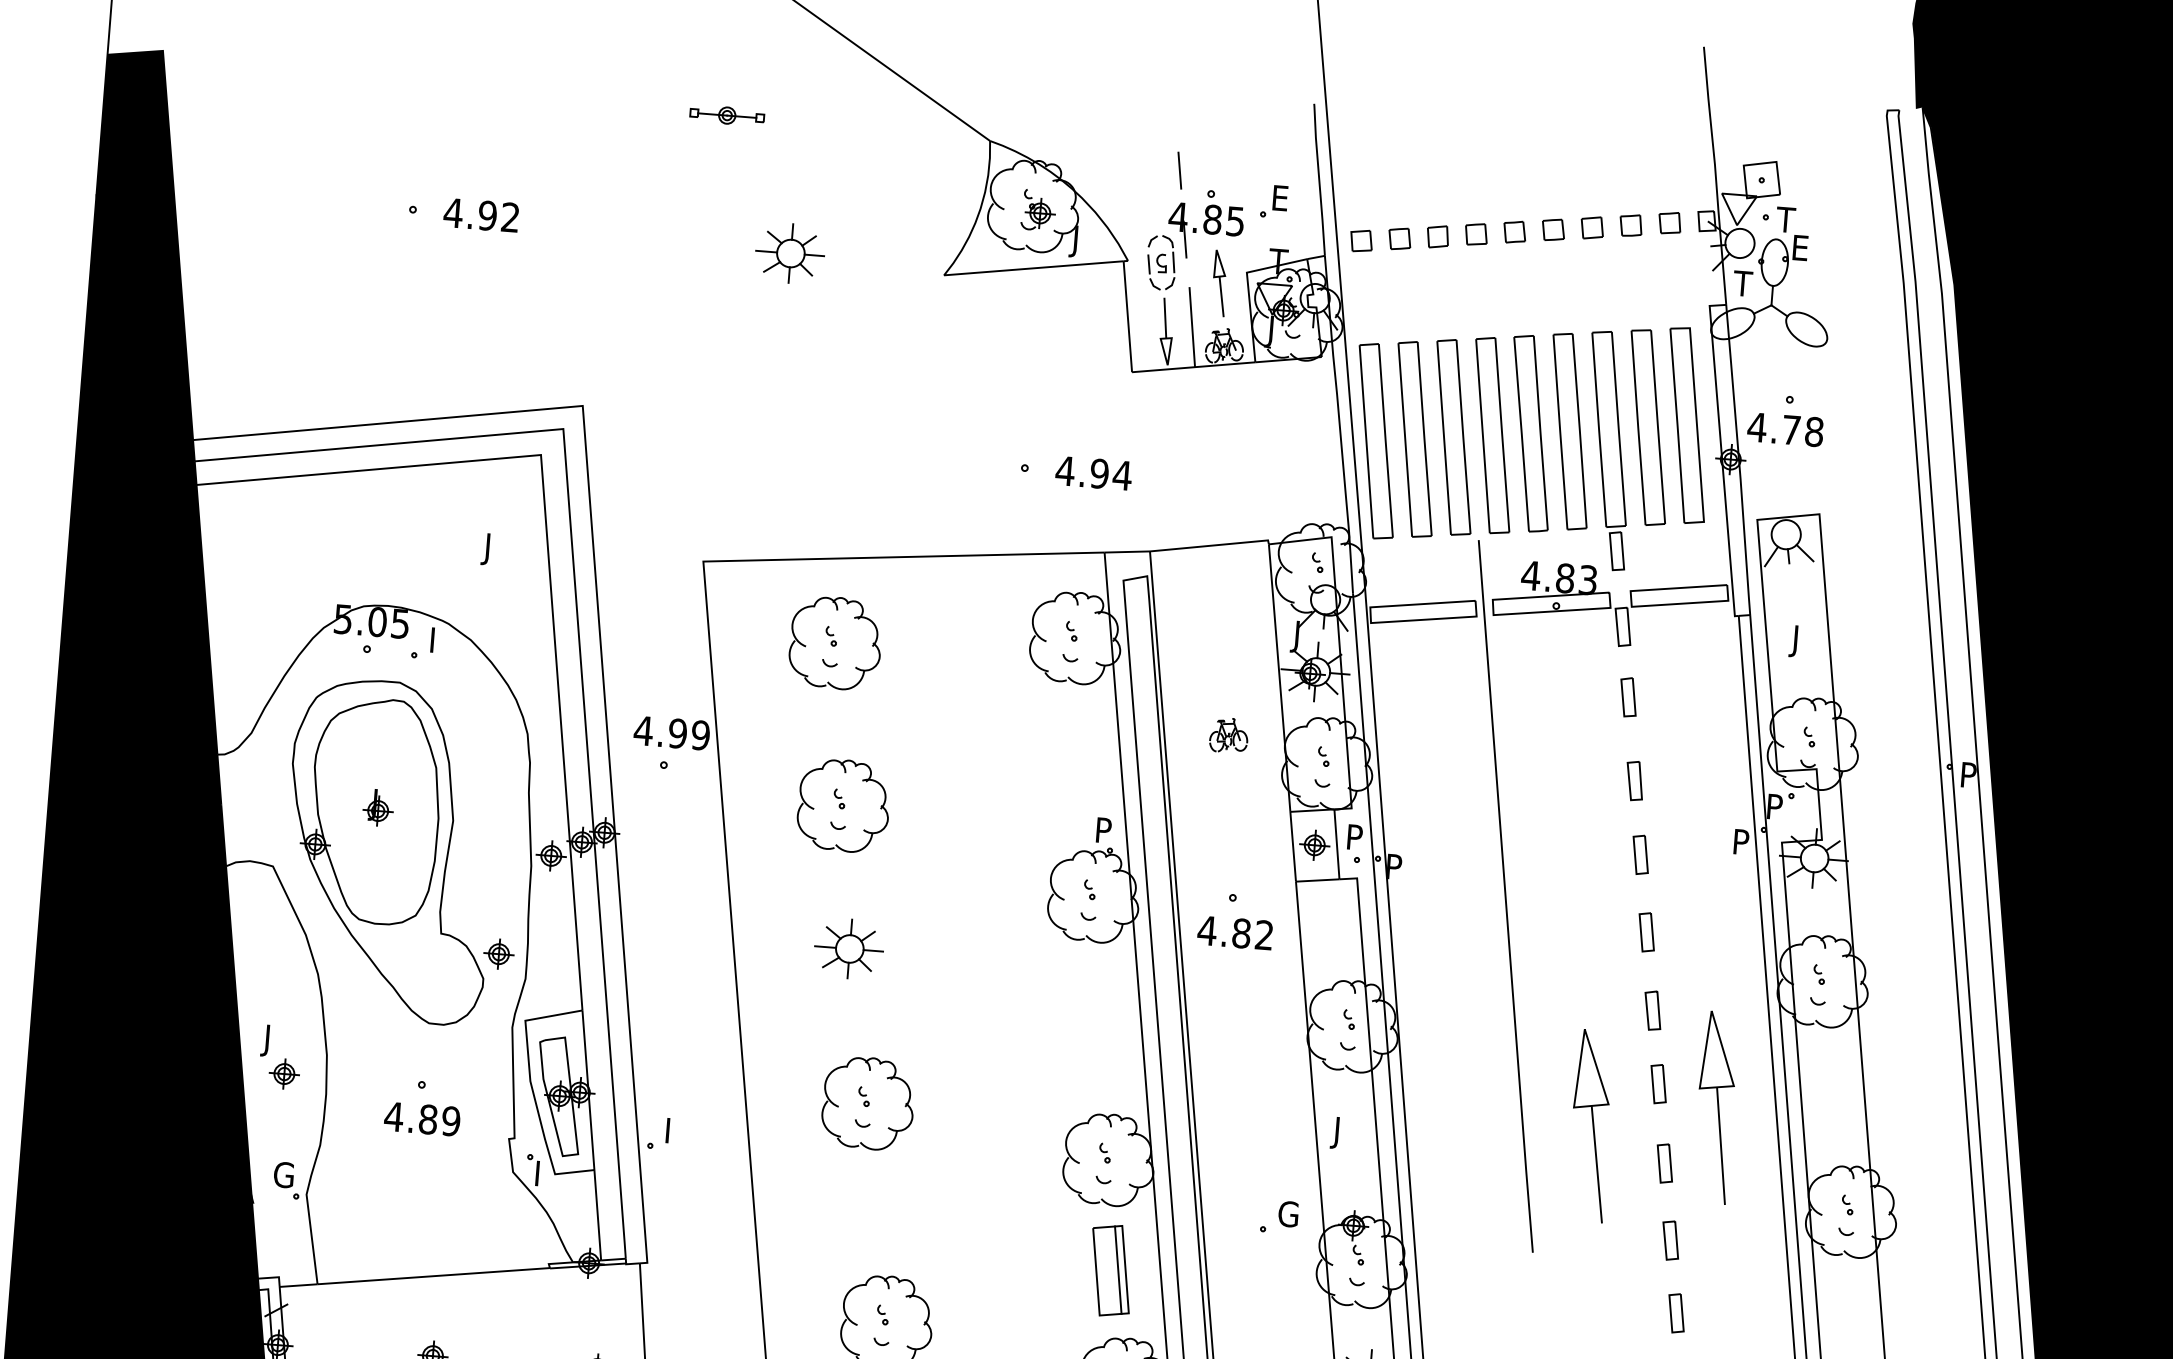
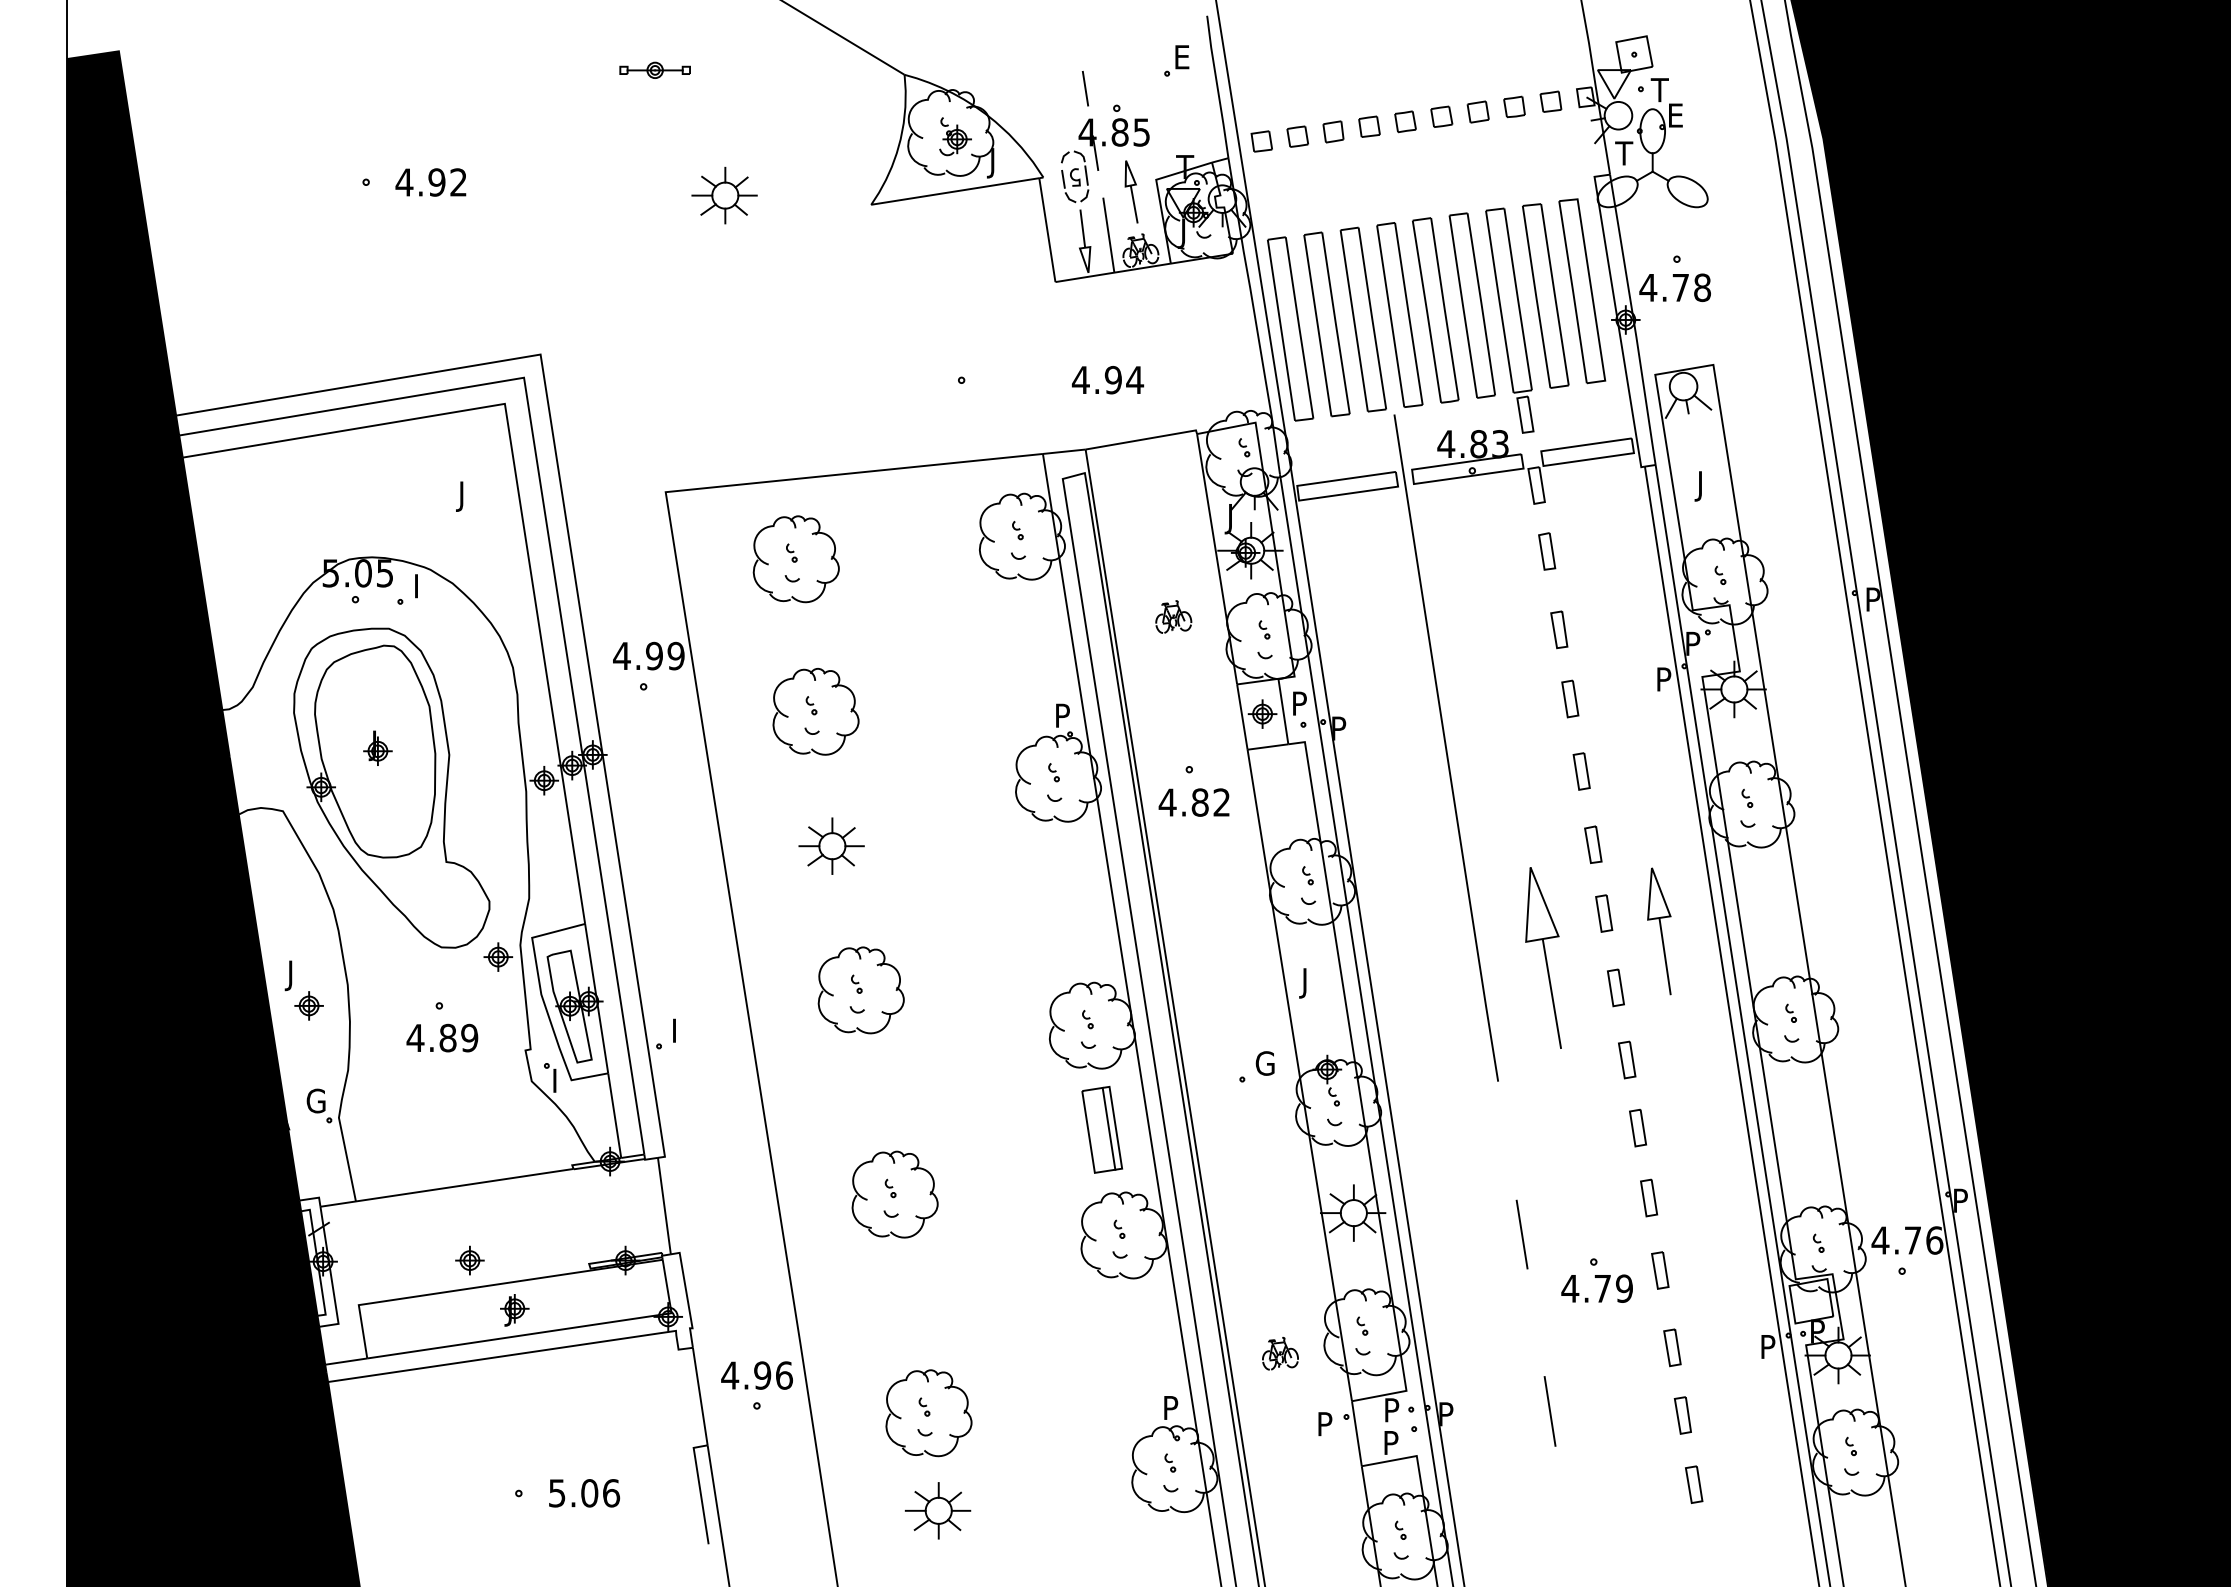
part: (1274, 201) -> (1176, 60), moved
text: (1094, 473) -> (1108, 380), moved
part: (499, 953) -> (498, 956), moved
part: (1715, 1107) -> (1659, 931), size x0.7

